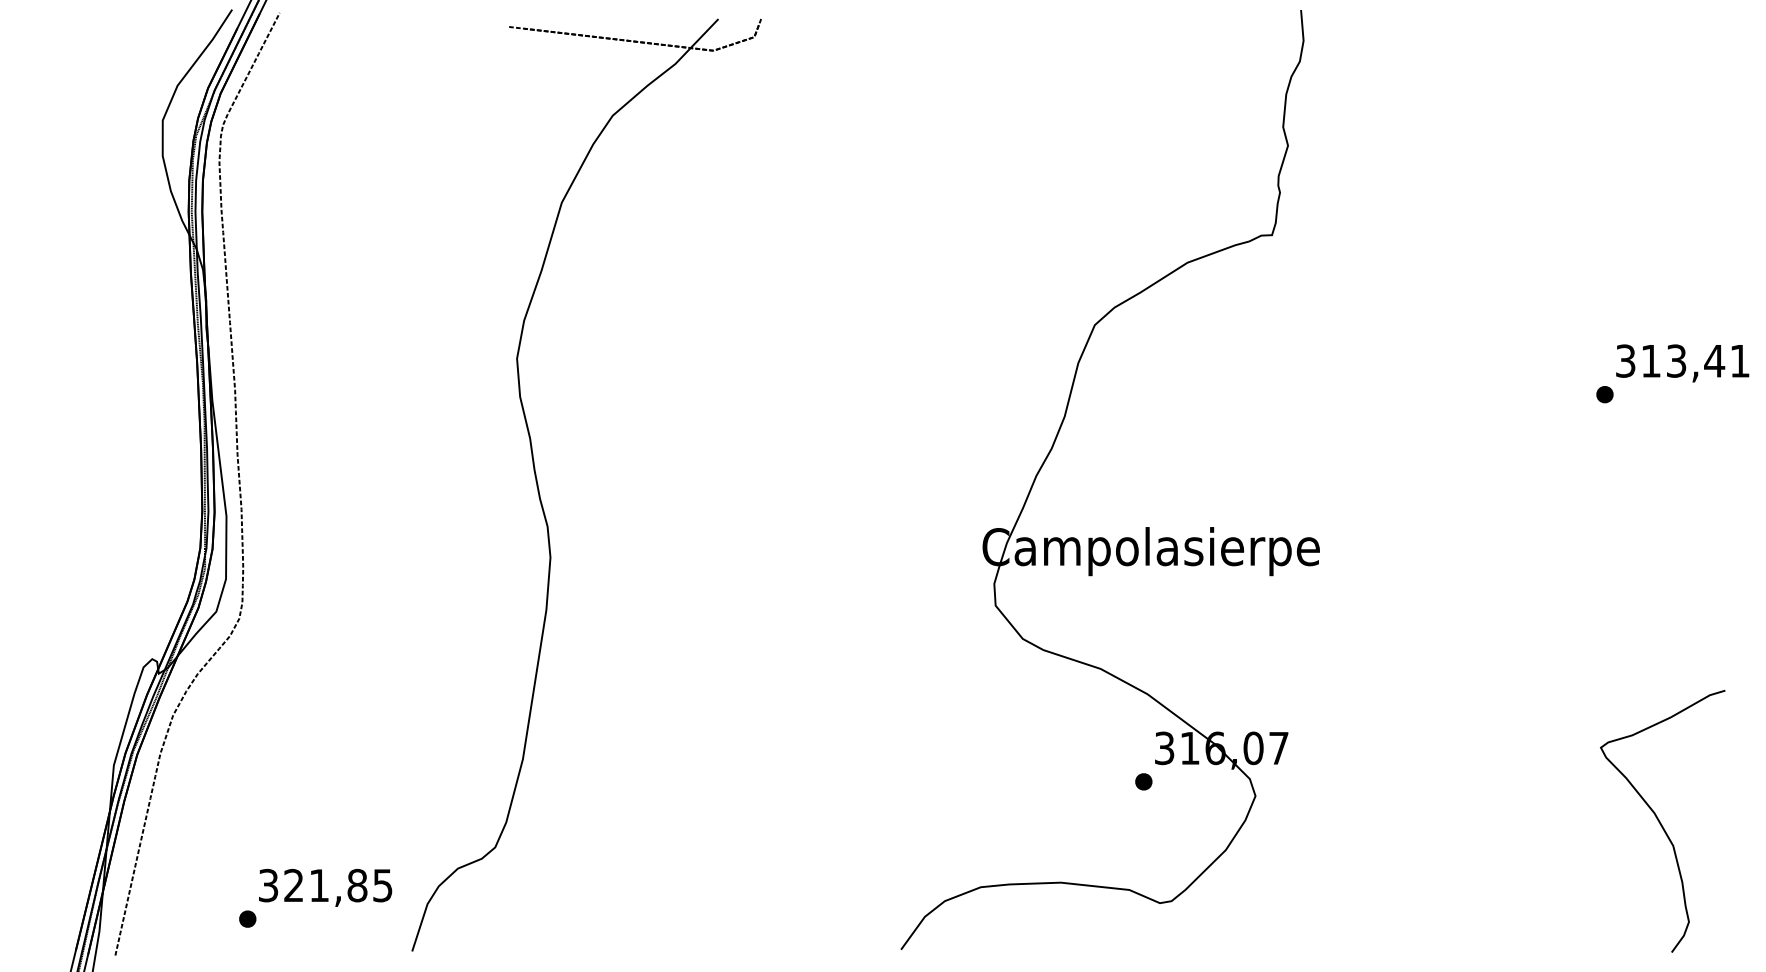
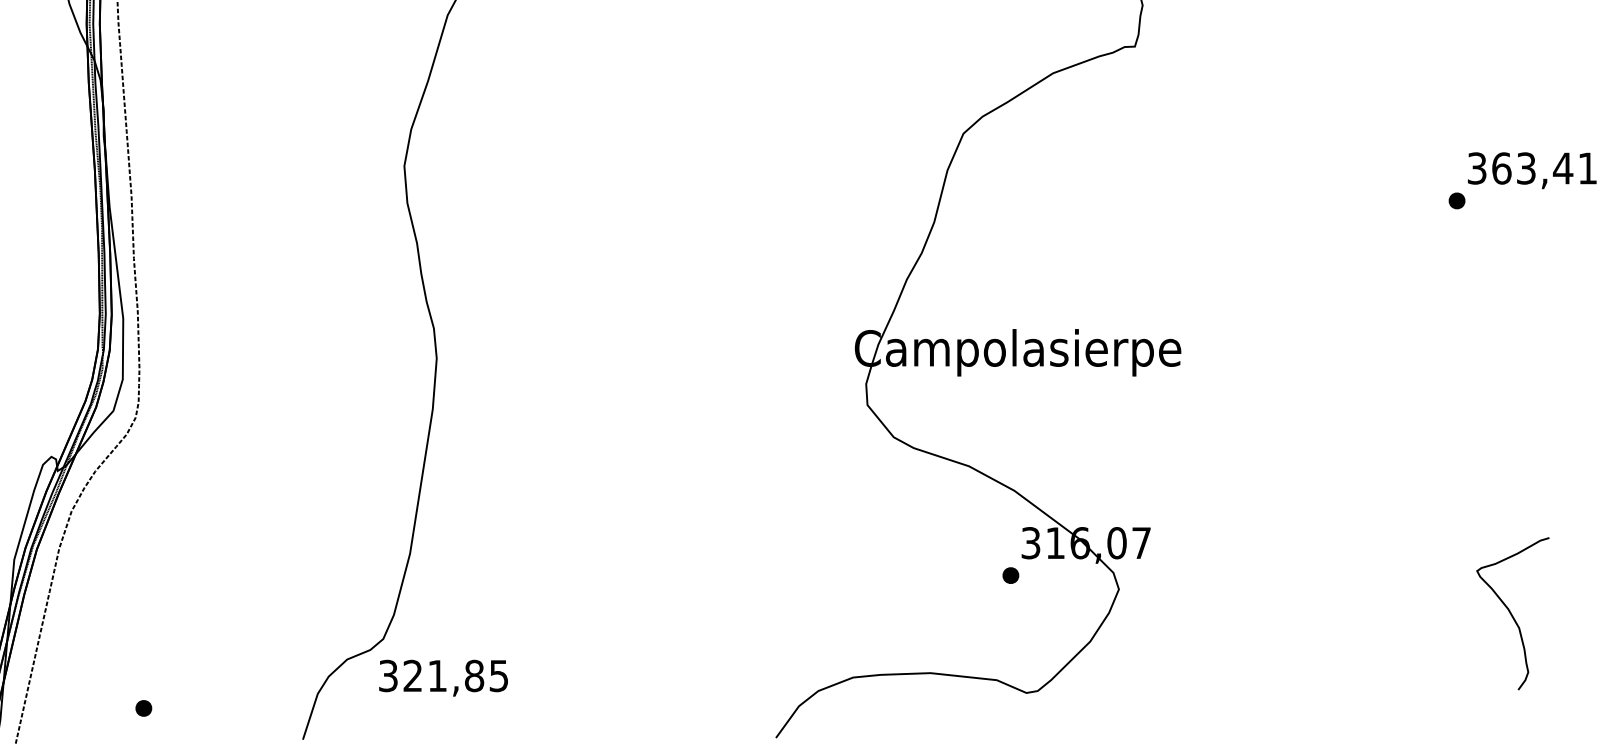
text: (1651, 360) -> (1502, 167), 313,41 -> 363,41
part: (1662, 821) -> (1512, 613), size x0.6
text: (325, 887) -> (443, 677), moved

